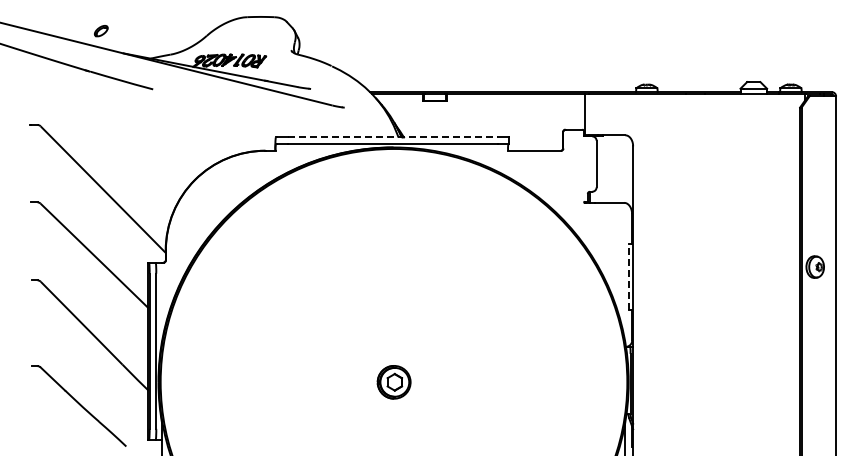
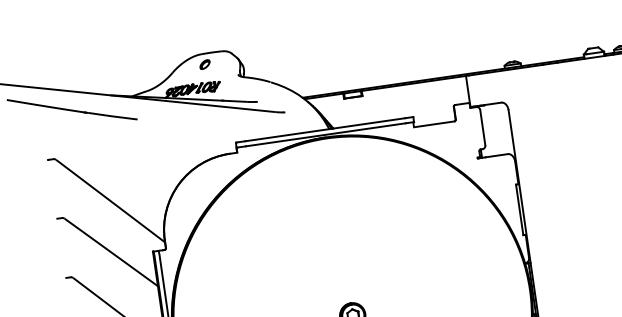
part: (101, 31) -> (205, 64), moved
line: (393, 137) -> (325, 129), dashed -> solid
line: (628, 276) -> (519, 209), dashed -> solid

